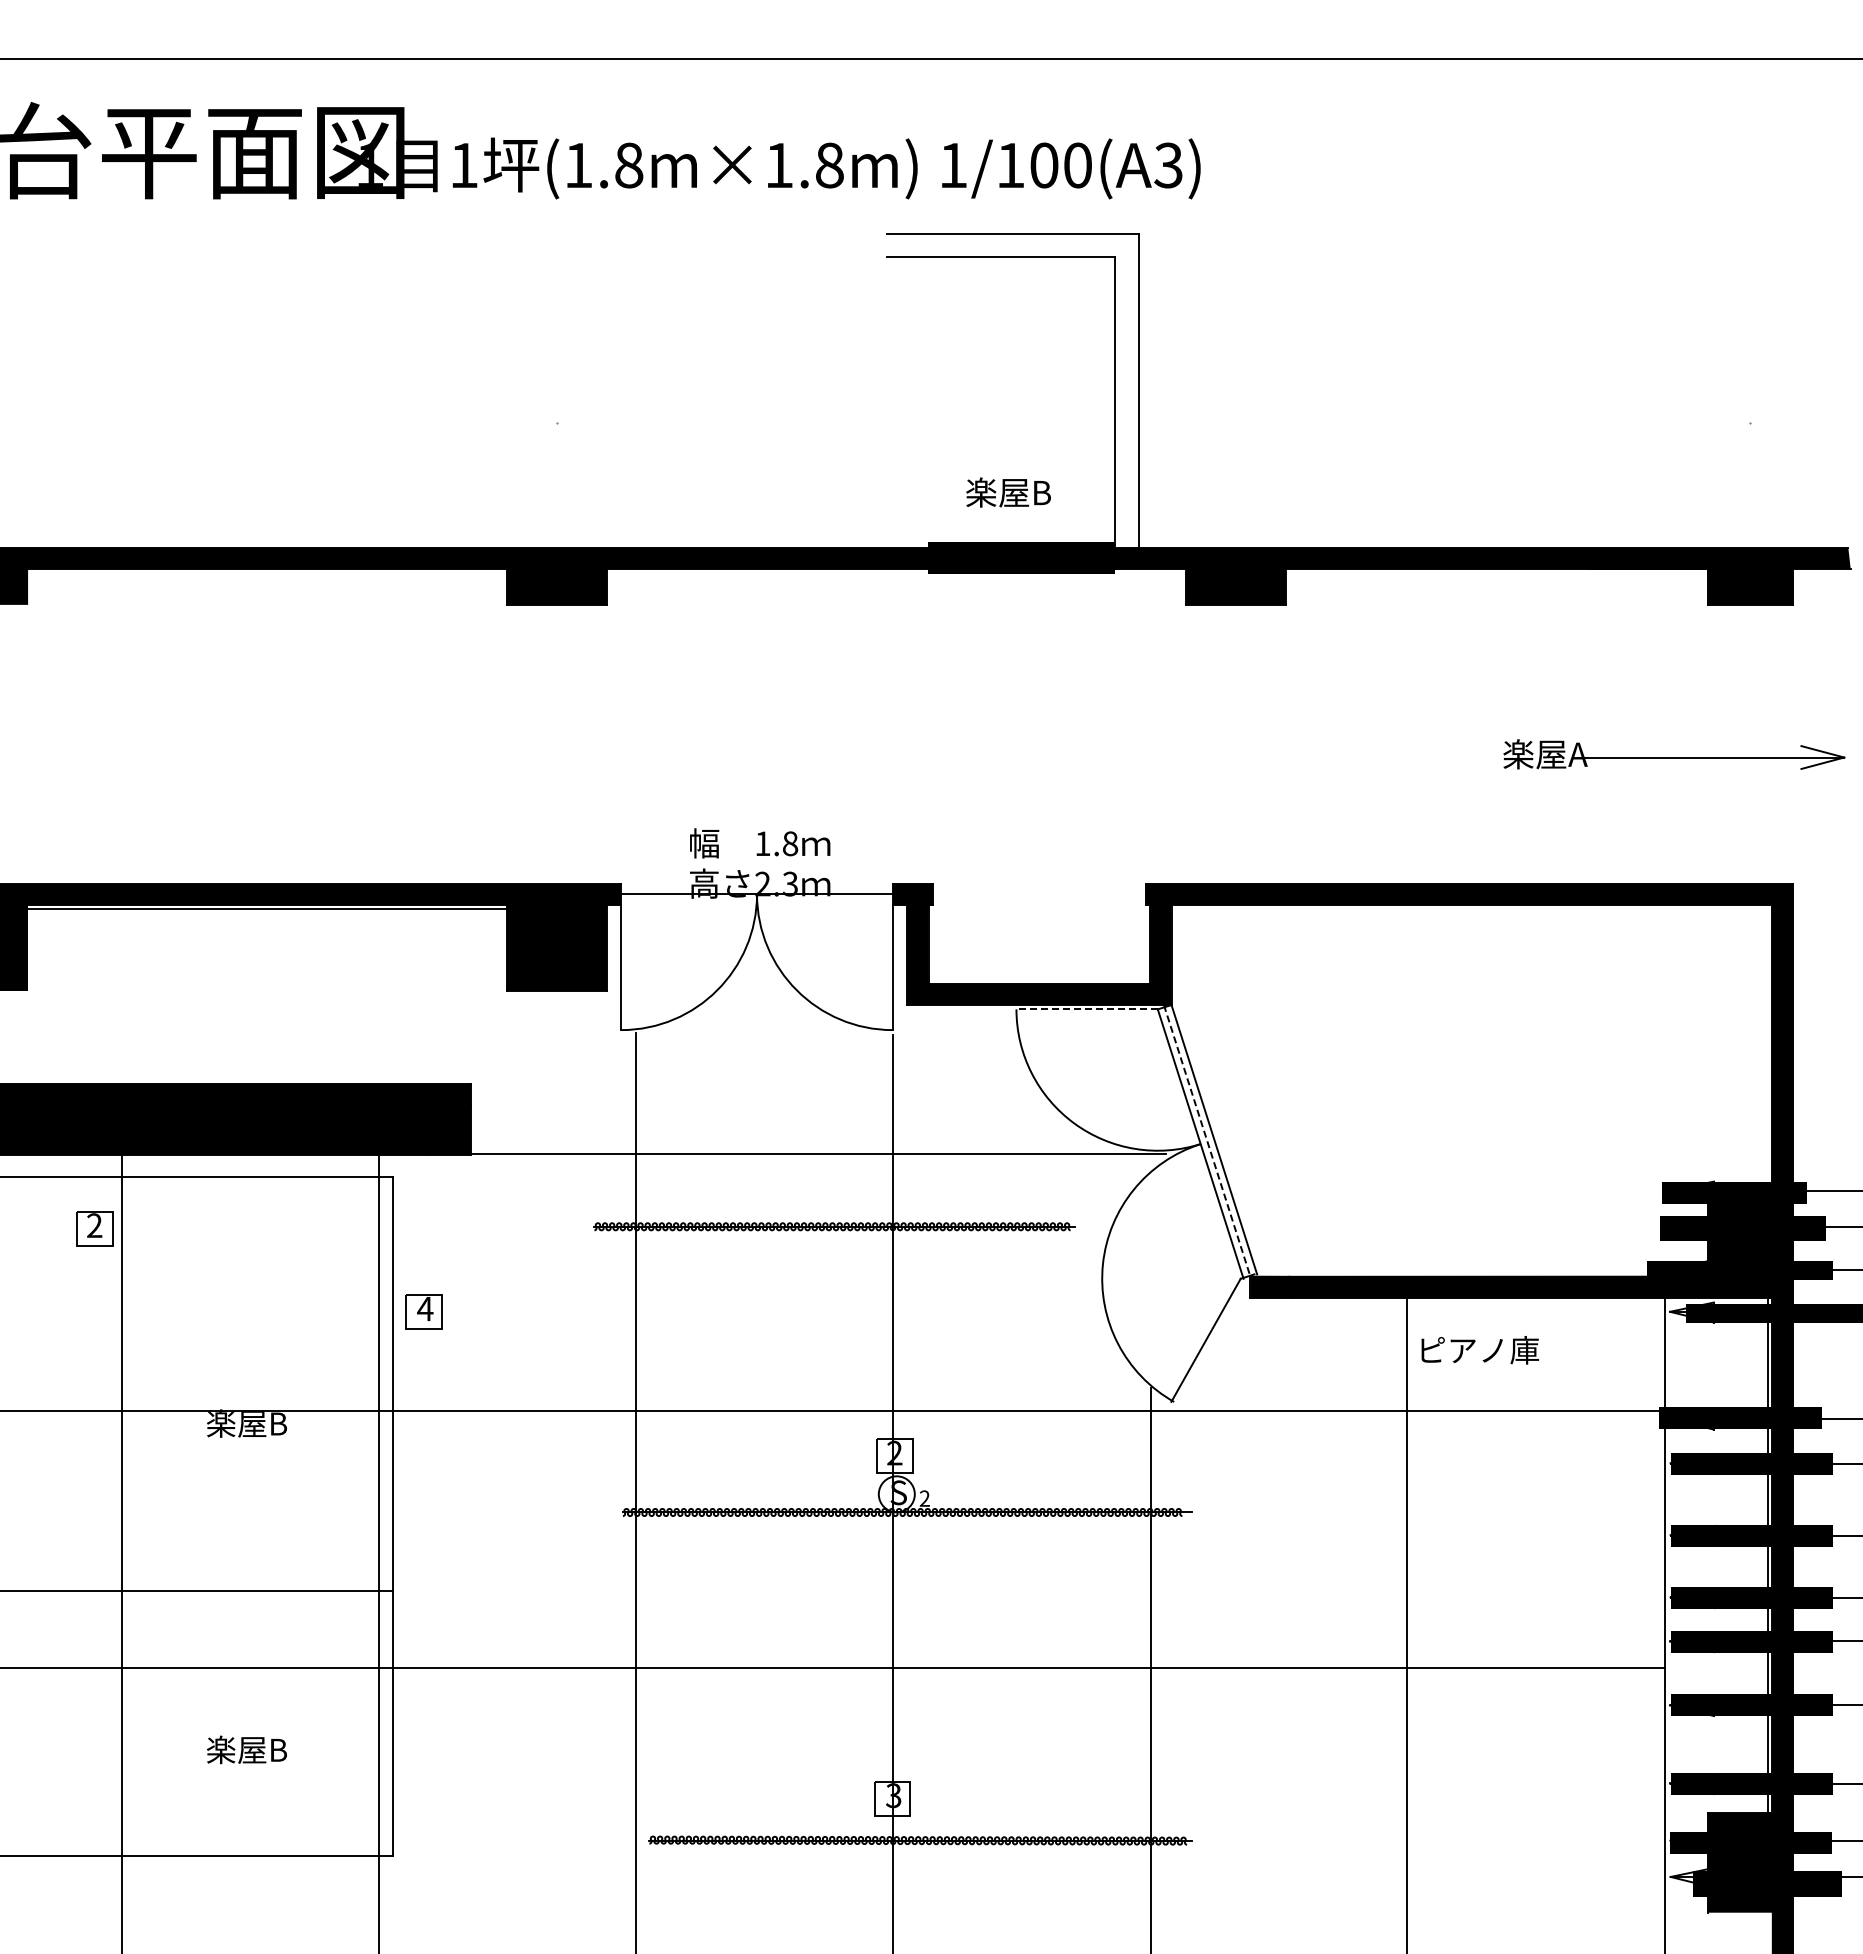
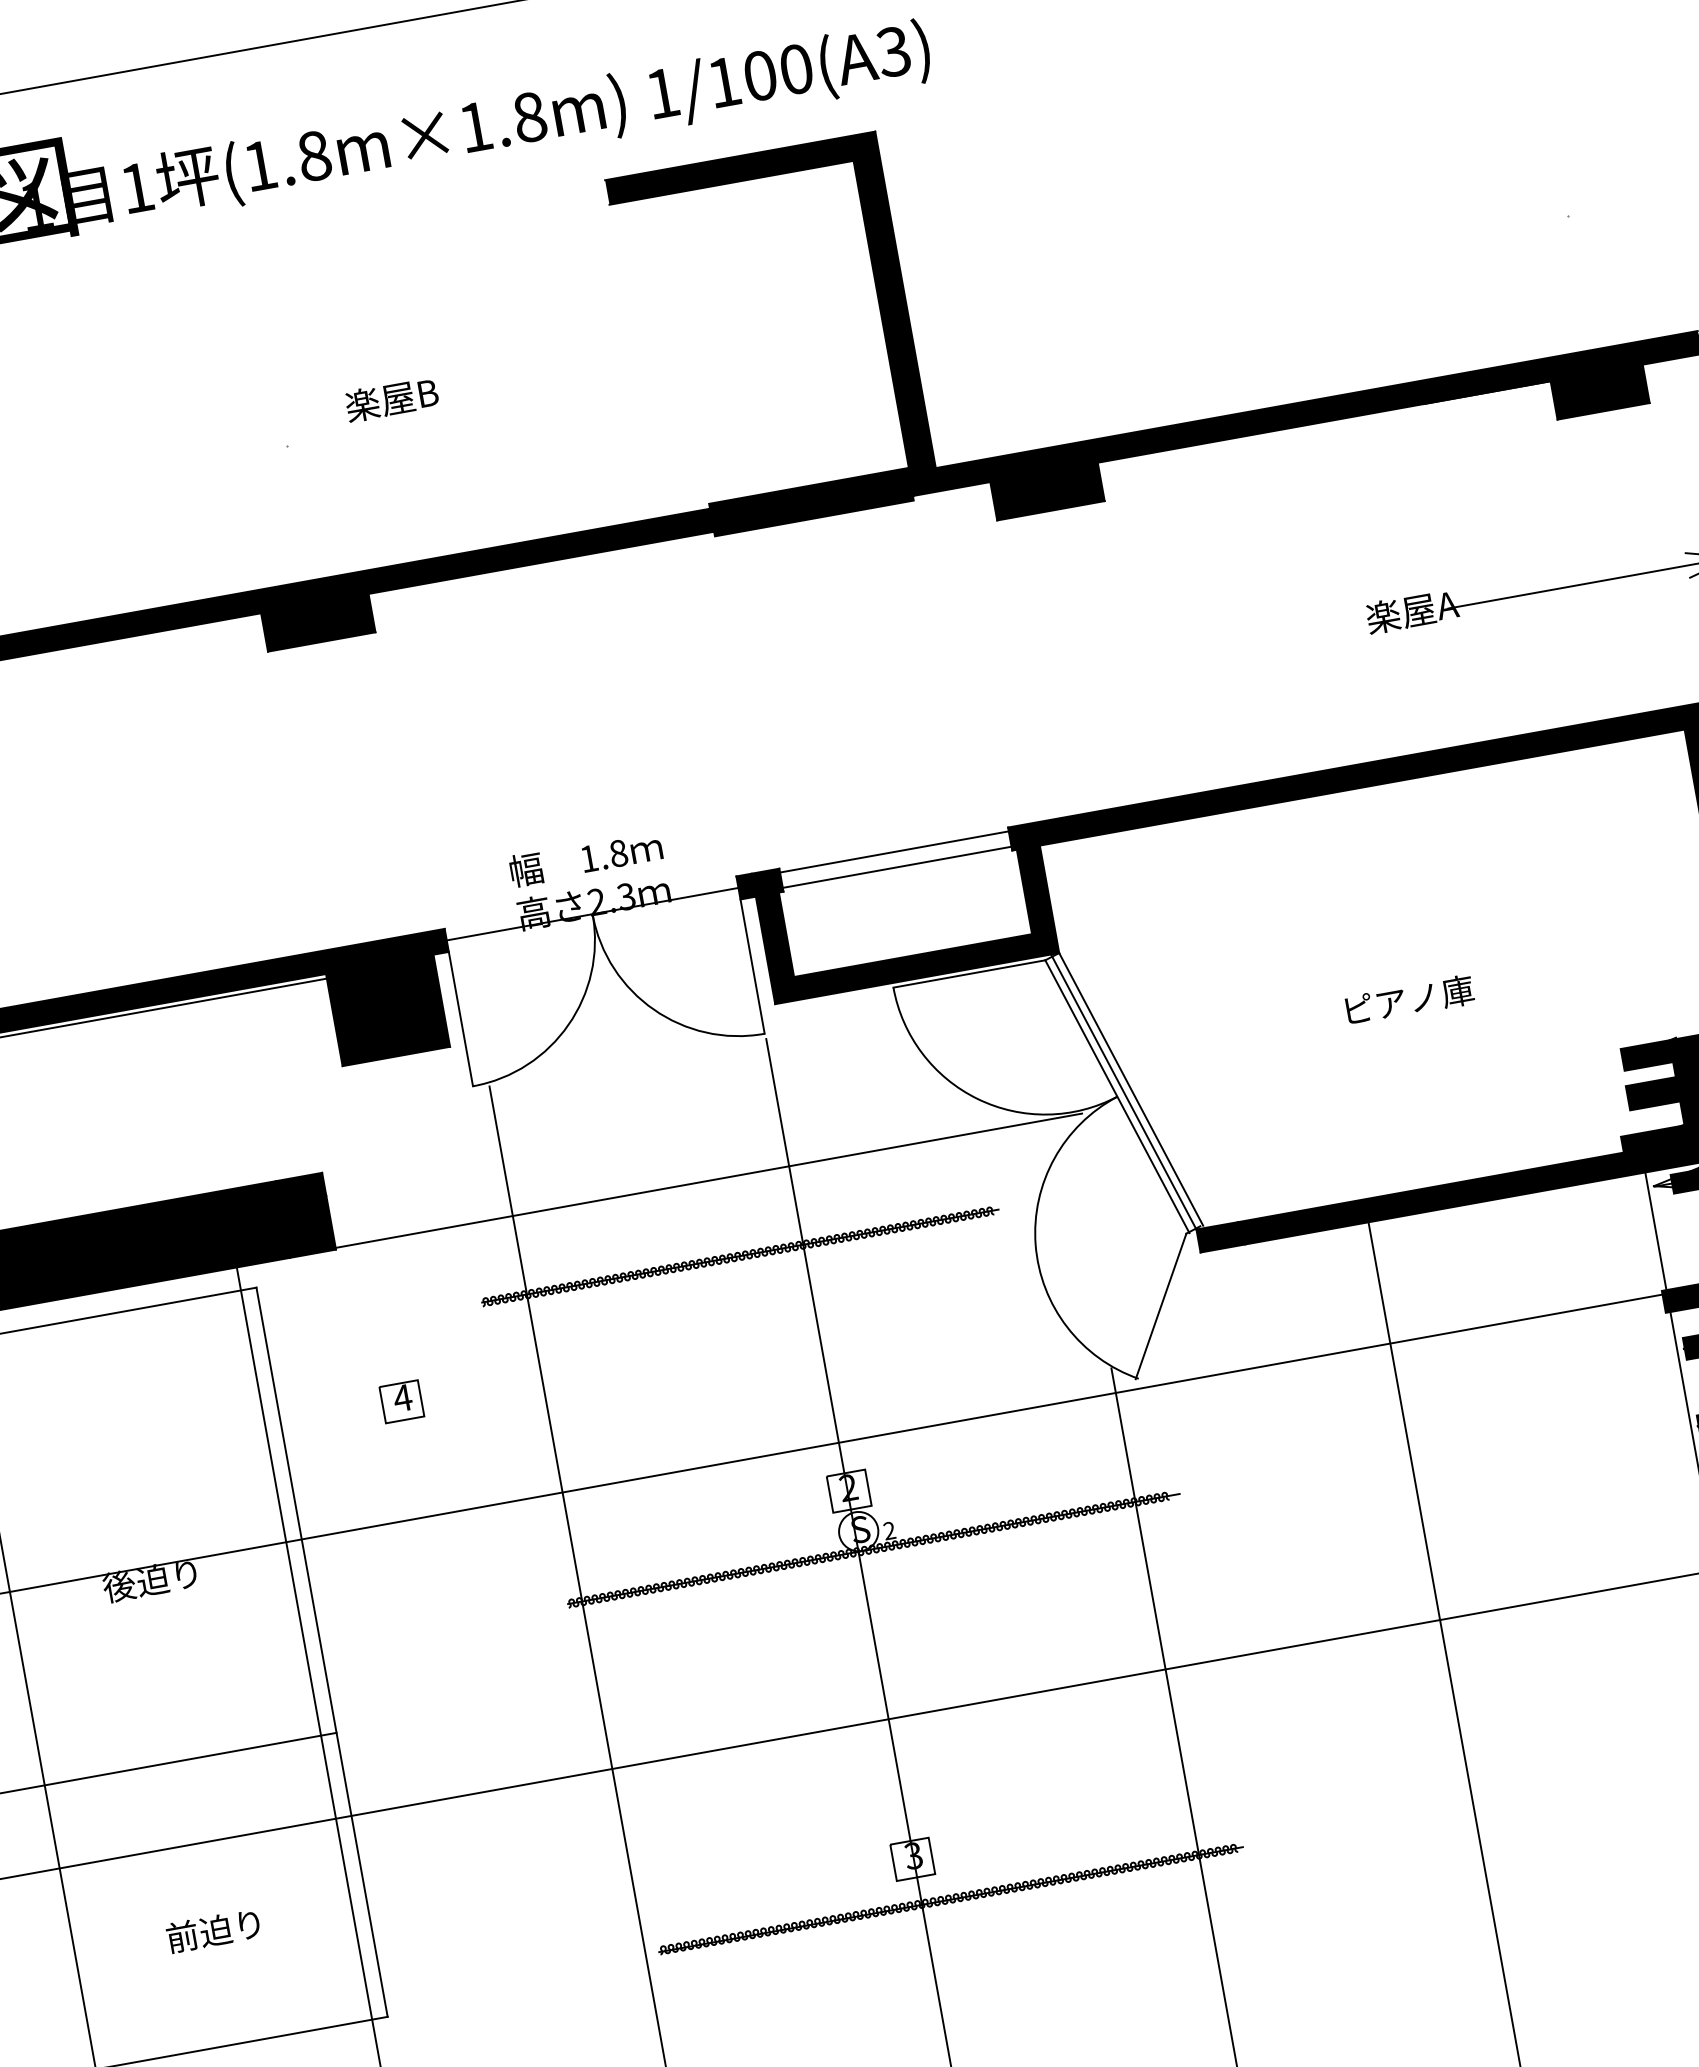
fill: (1012, 390) -> (769, 323), added
text: (1008, 492) -> (391, 399), moved
line: (1038, 887) -> (893, 852), added
line: (1038, 901) -> (896, 867), added
line: (1087, 1009) -> (969, 974), dashed -> solid
line: (1207, 1140) -> (1124, 1091), dashed -> solid
part: (423, 1311) -> (401, 1401), moved
text: (1479, 1350) -> (1409, 1000), moved
text: (249, 1423) -> (149, 1580), 楽屋B -> 後迫り
text: (249, 1749) -> (212, 1930), 楽屋B -> 前迫り

